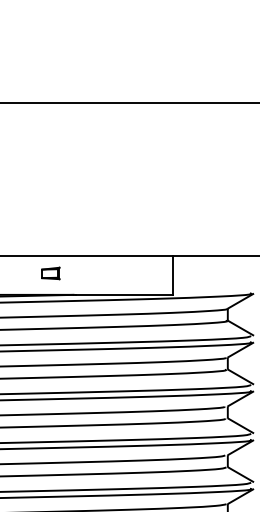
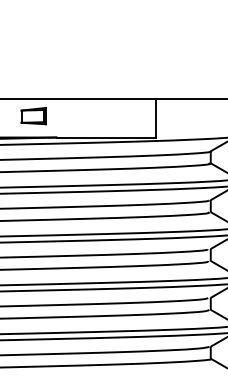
part: (50, 273) -> (33, 116), size x1.43

